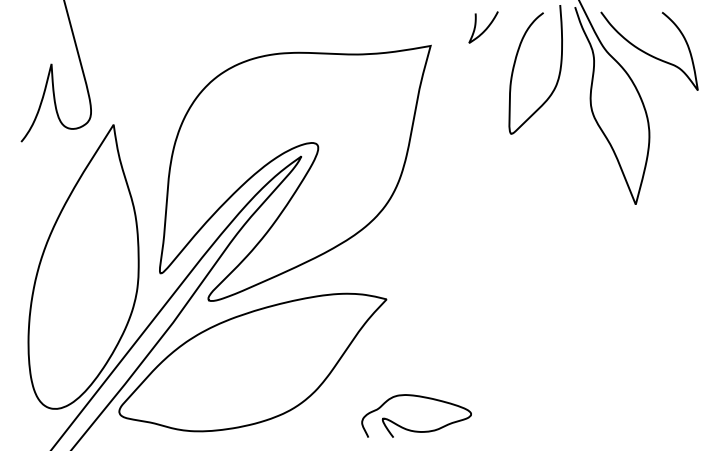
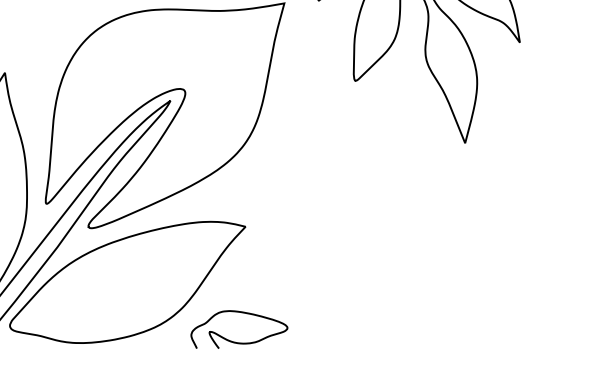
curve: (411, 429) -> (234, 341), moved

